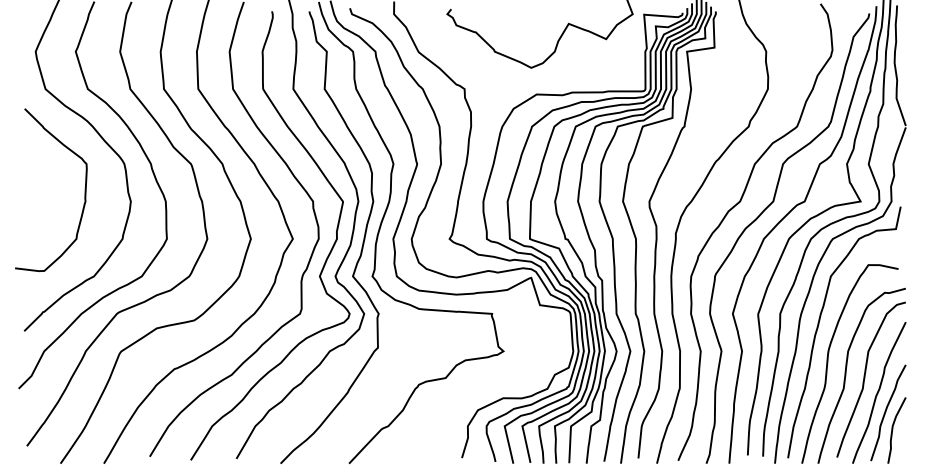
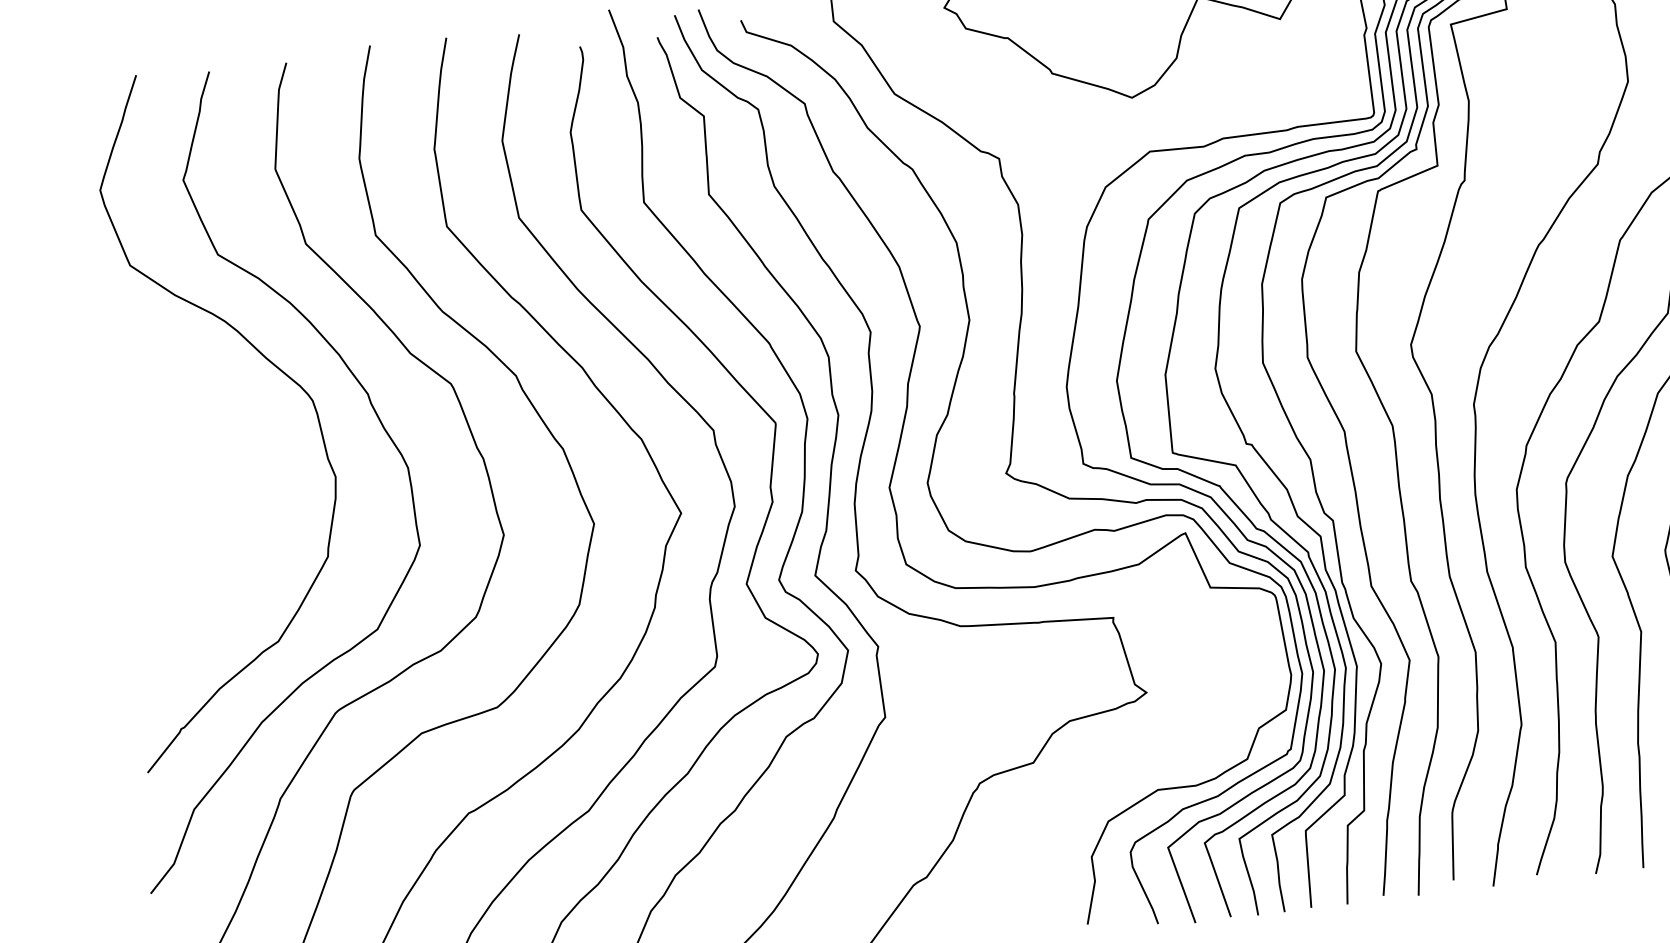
curve: (84, 190) -> (236, 465), removed

